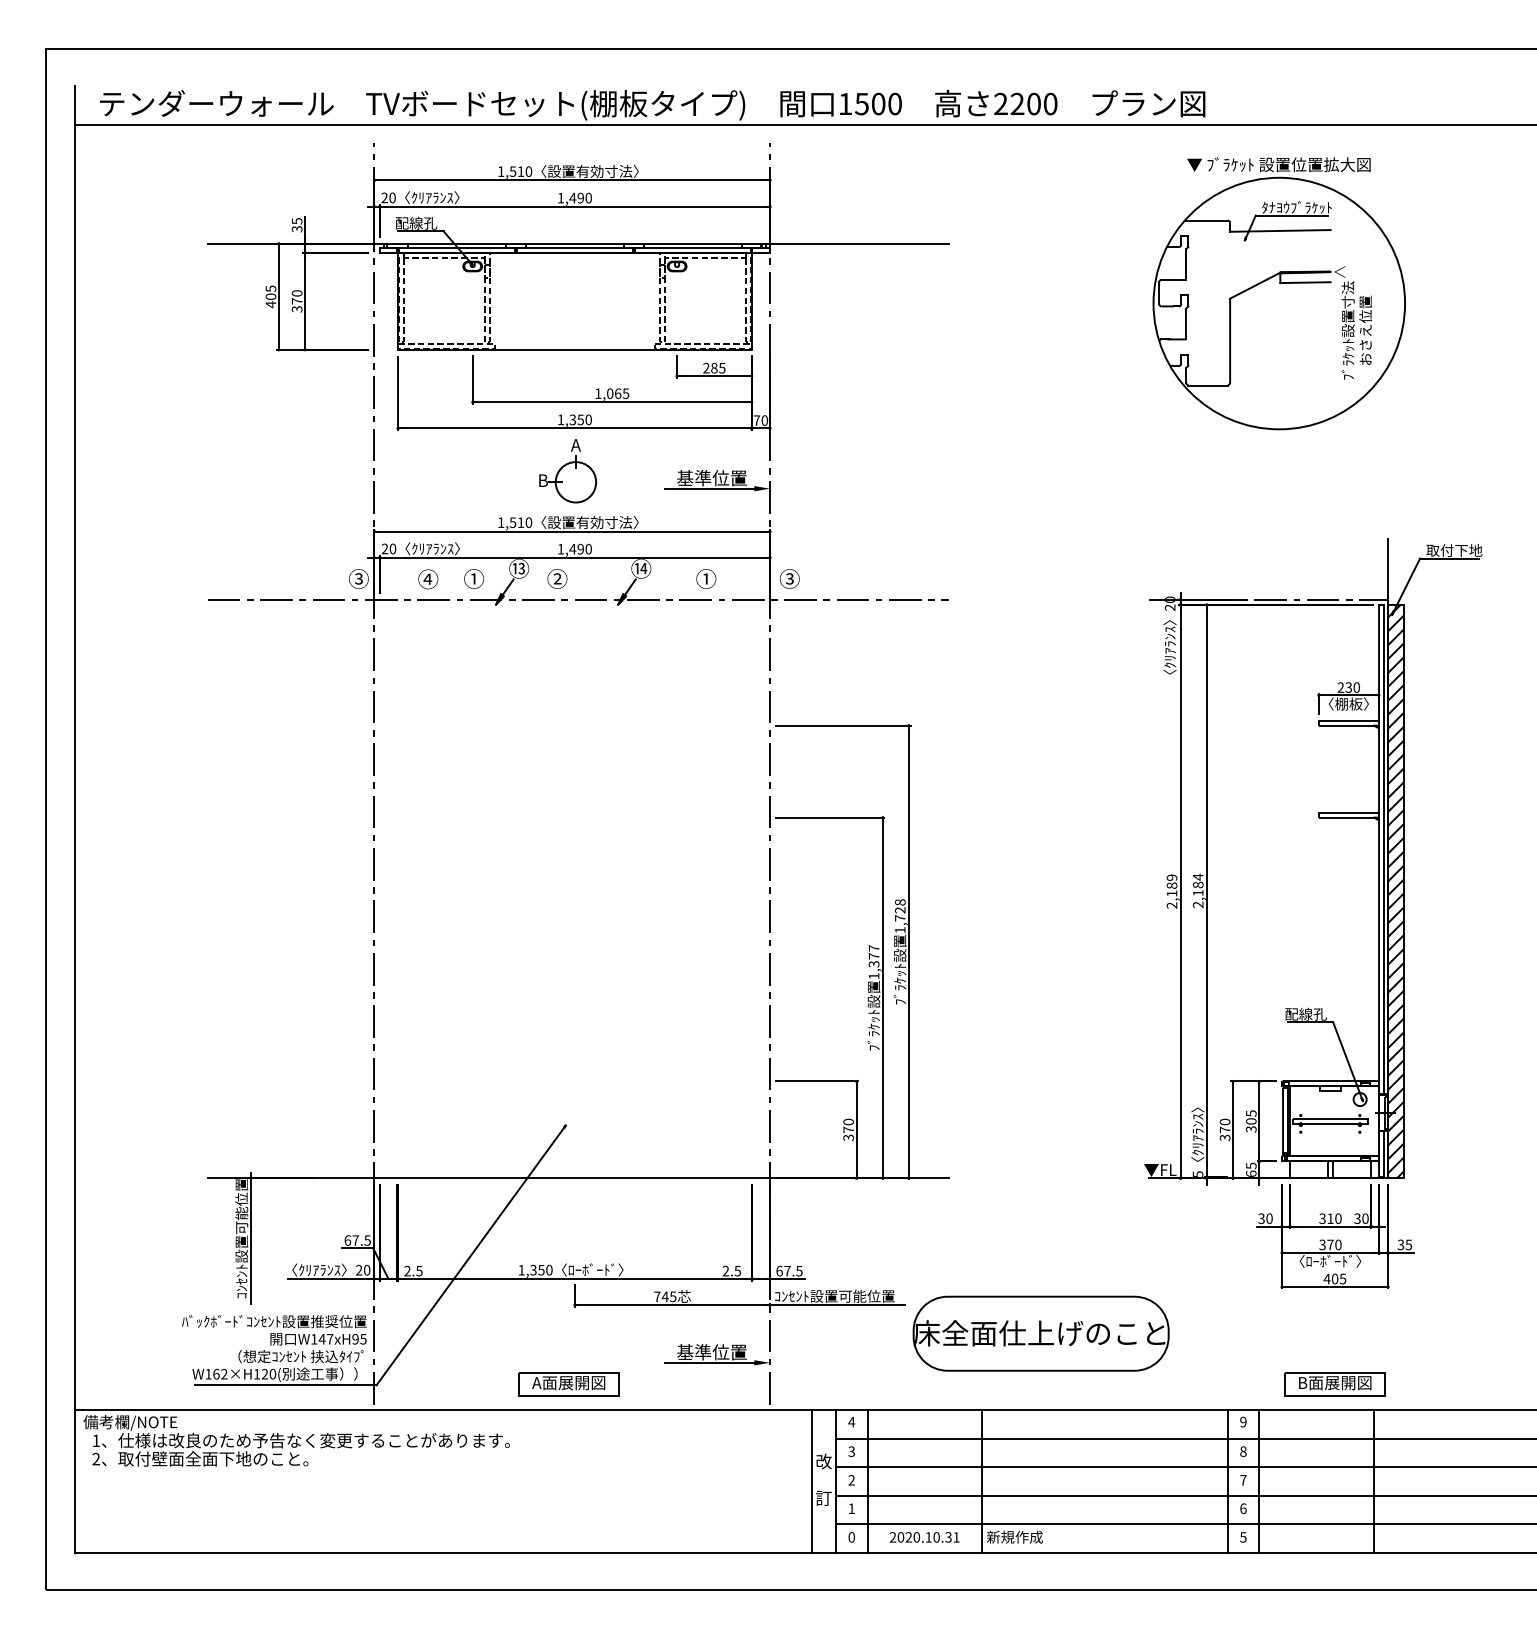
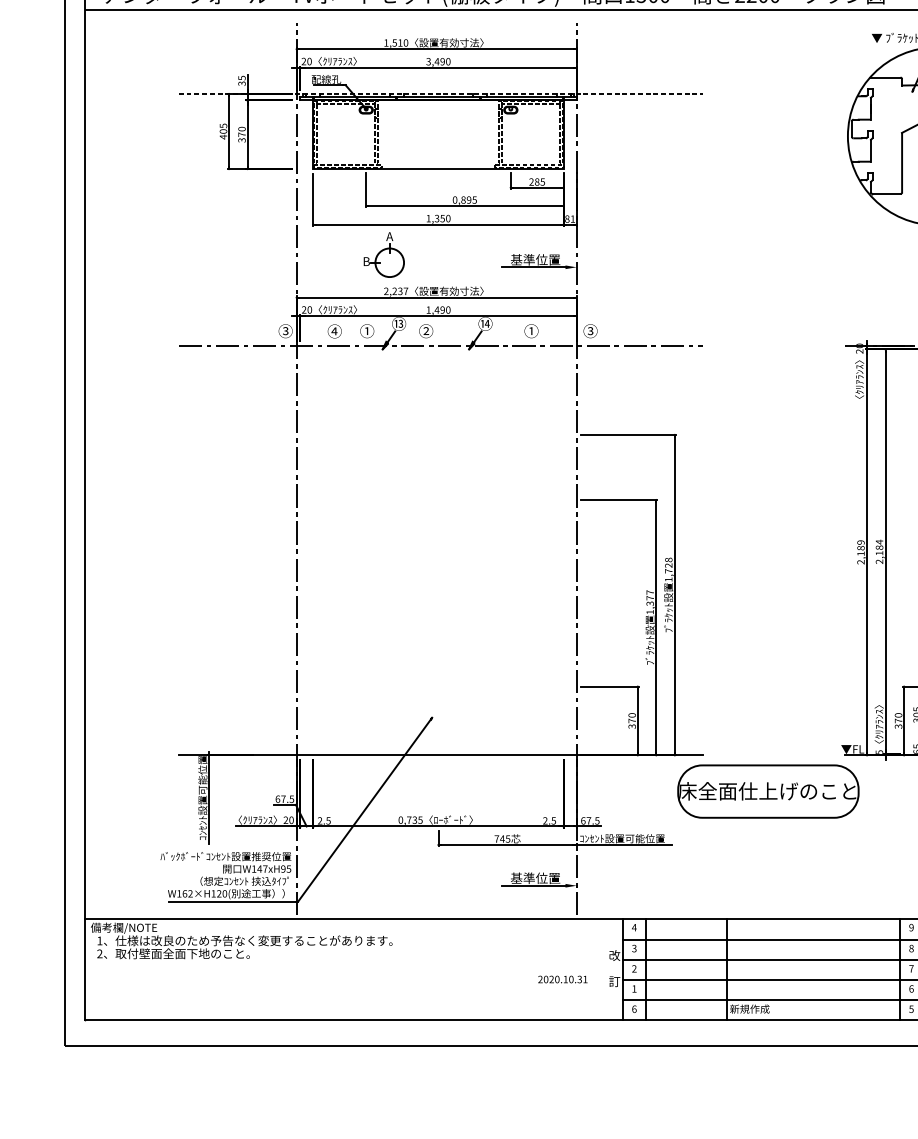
text: (560, 197) -> (428, 61), 1,490 -> 3,490
line: (578, 243) -> (441, 93), solid -> dashed
text: (608, 393) -> (462, 199), 1,065 -> 0,895
text: (760, 420) -> (569, 219), 70 -> 81
part: (567, 471) -> (383, 255), moved
text: (514, 522) -> (395, 291), 1,510 -> 2,237
text: (535, 1269) -> (410, 819), 1,350 -> 0,735
part: (1040, 1333) -> (767, 791), moved
part: (568, 1384) -> (434, 901), removed
line: (811, 1481) -> (605, 969), removed
text: (851, 1537) -> (634, 1009), 0 -> 6
text: (924, 1537) -> (562, 979), moved

